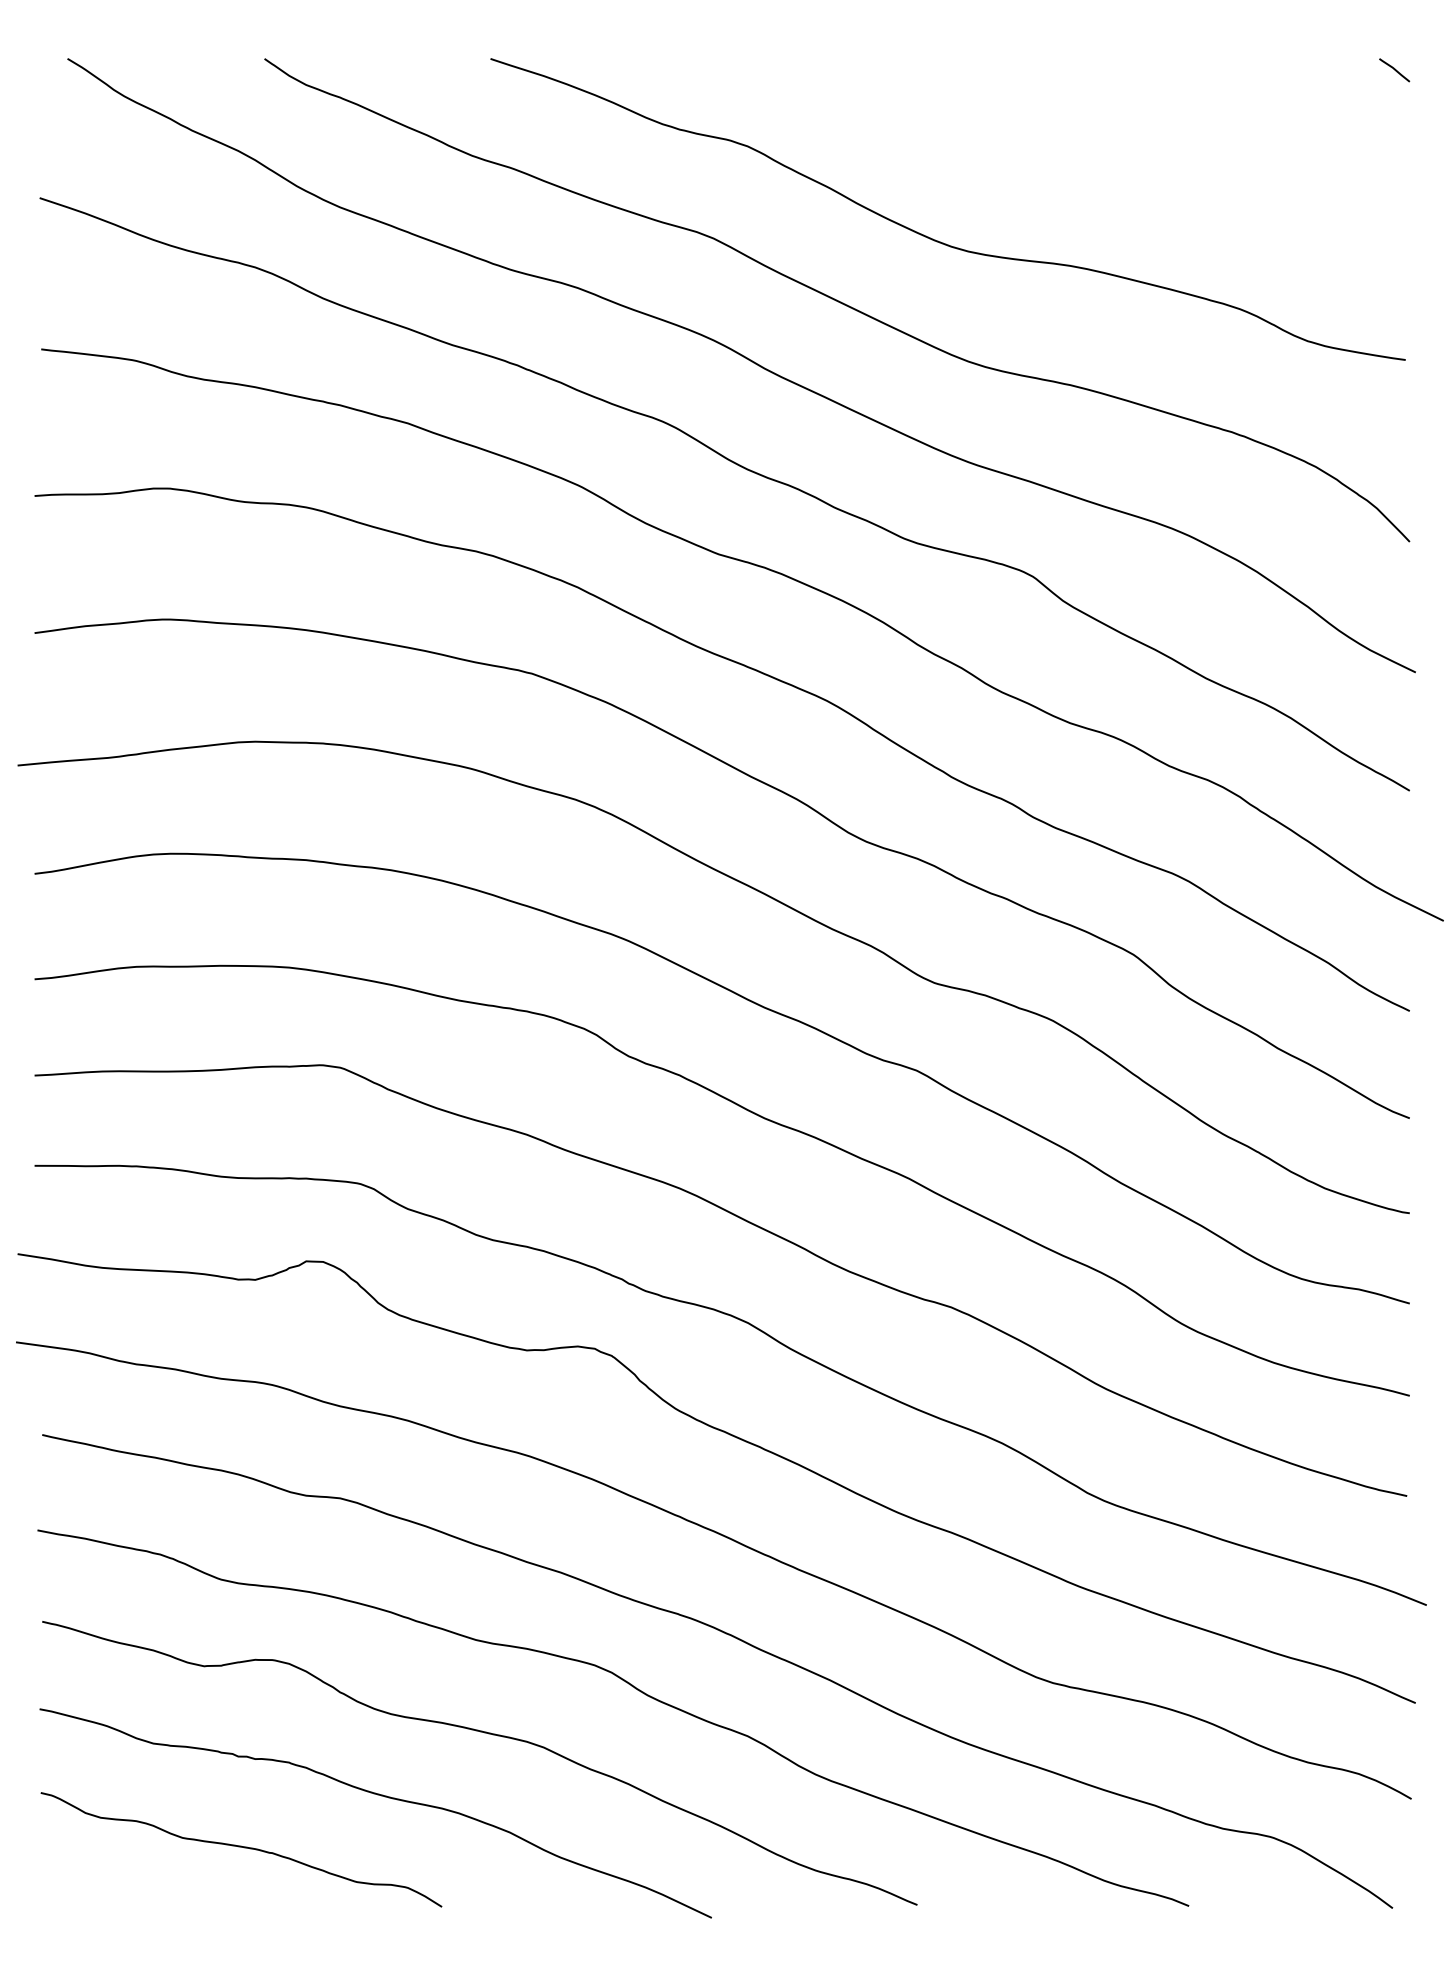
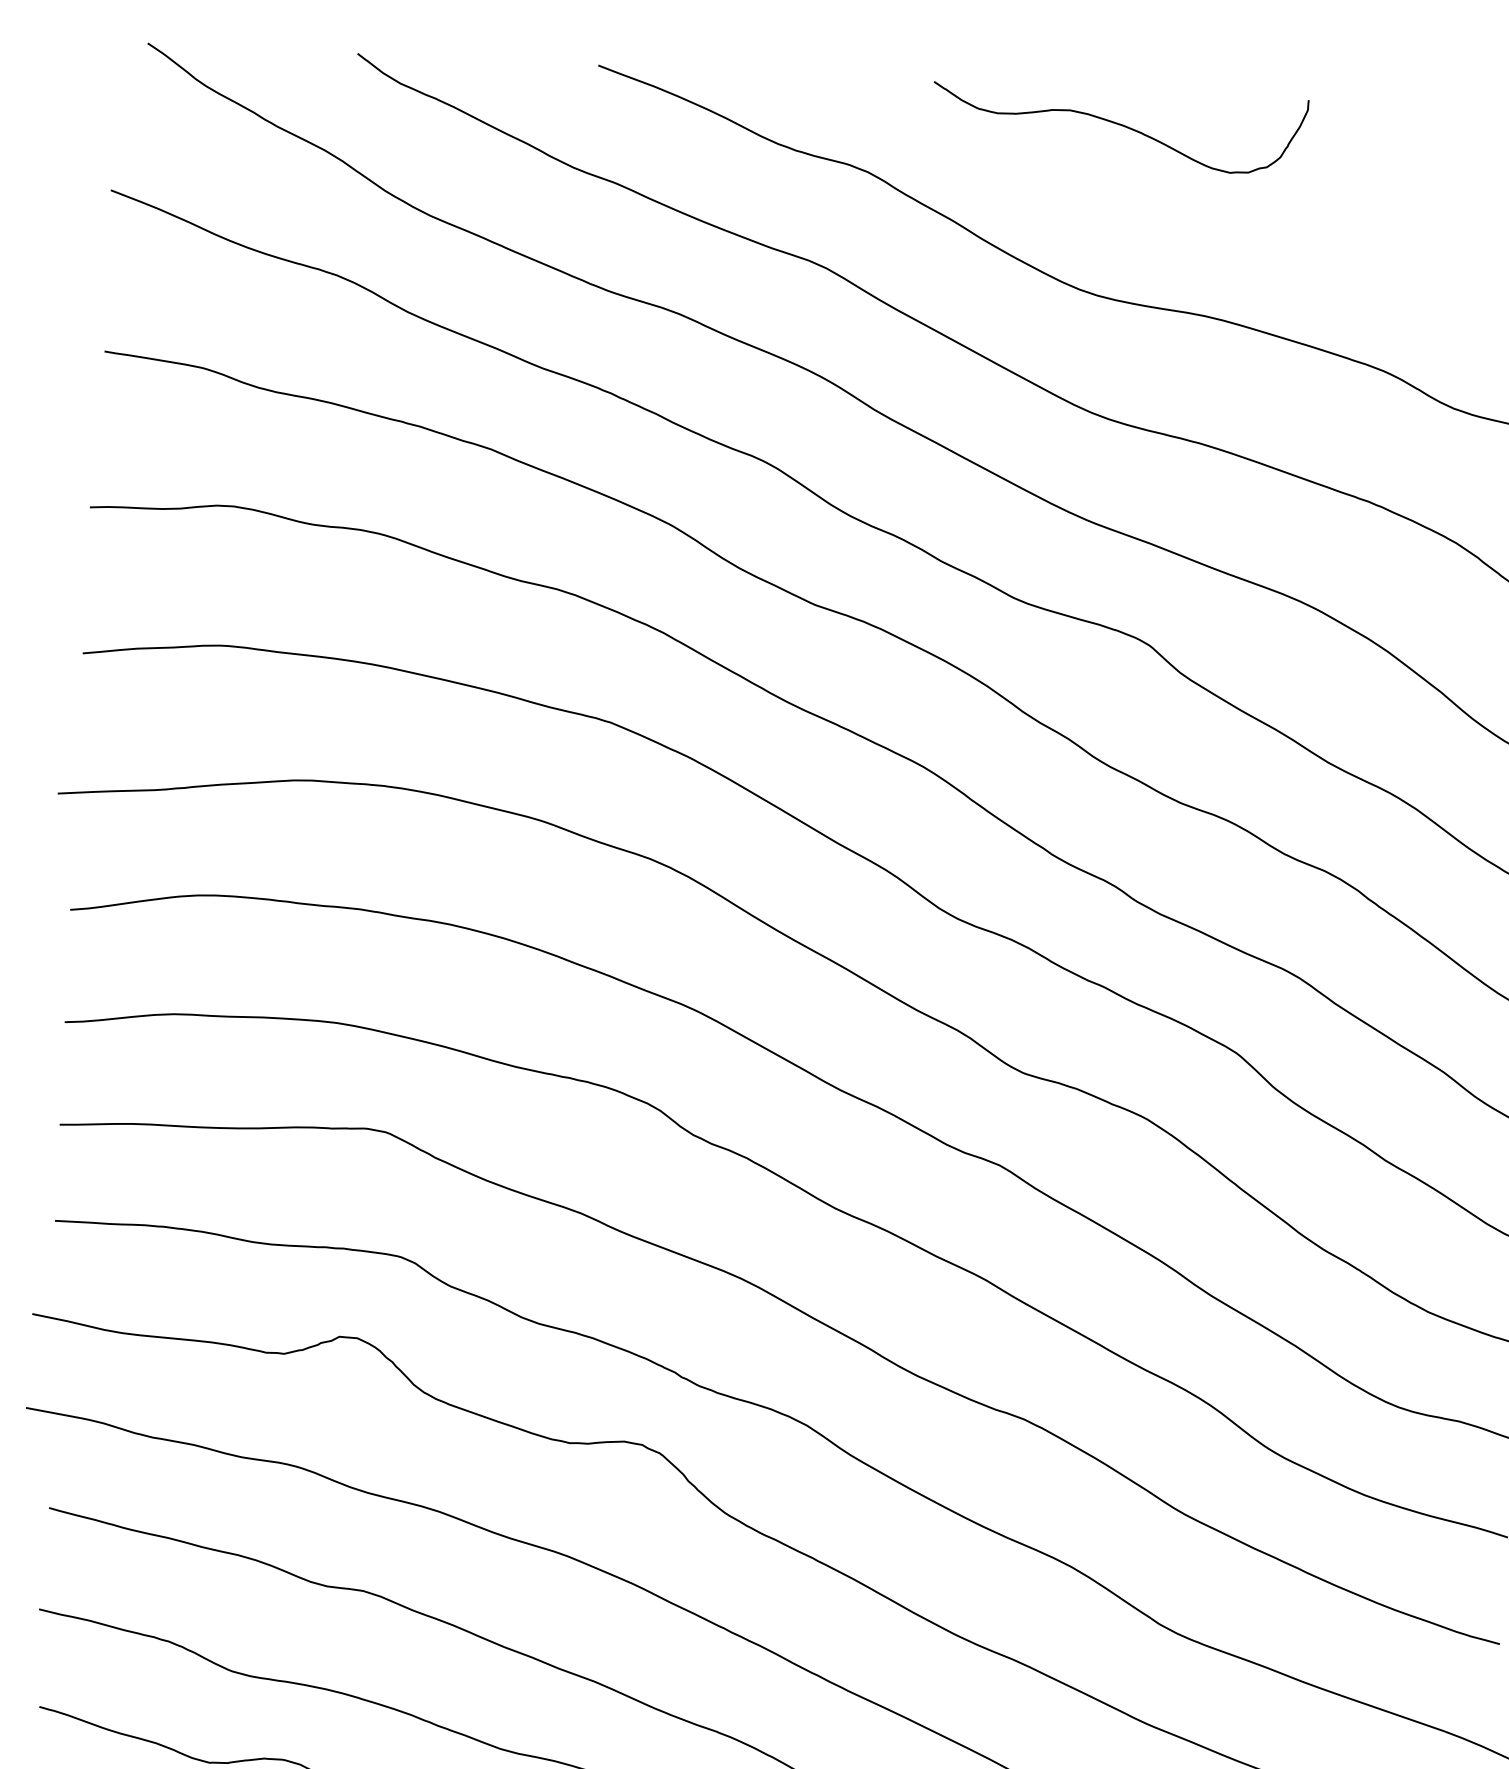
curve: (981, 91) -> (1119, 125), added

